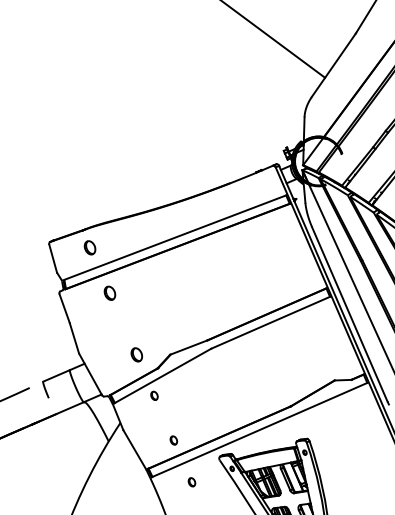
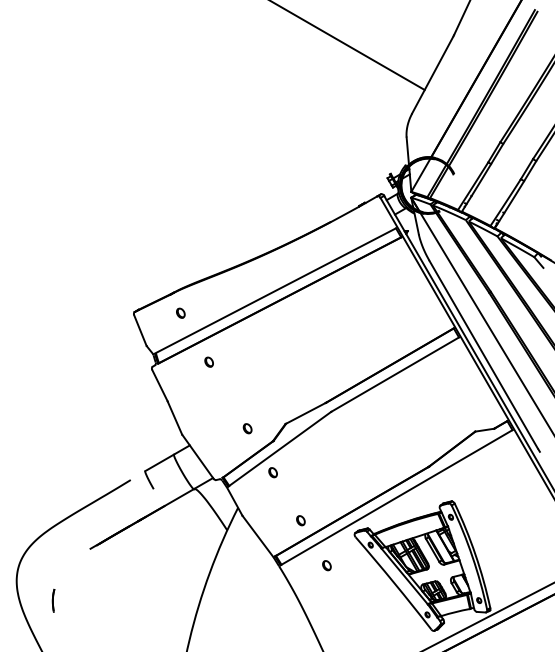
part: (89, 247) -> (180, 312), size x0.62
part: (109, 292) -> (208, 361), size x0.62
part: (136, 354) -> (247, 428), size x0.62

